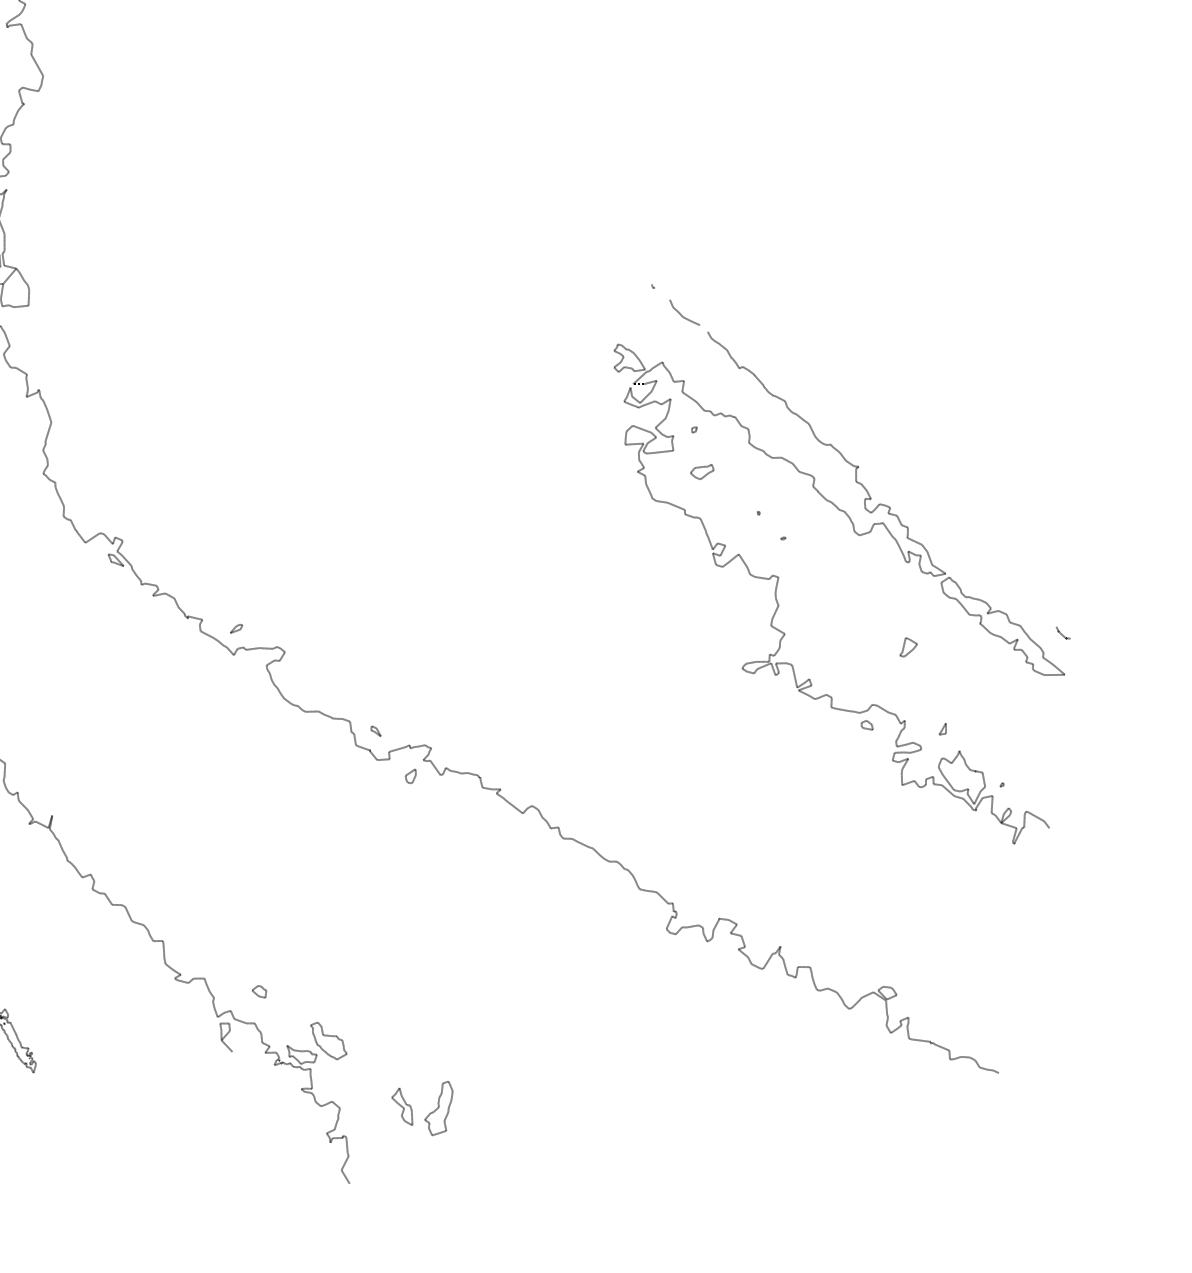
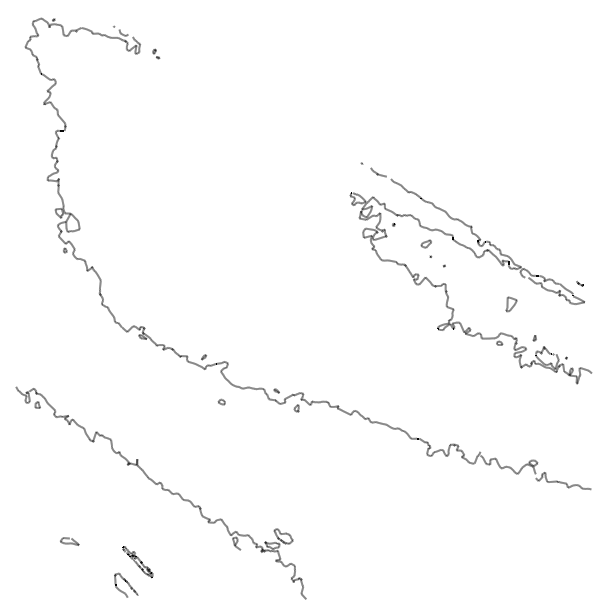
part: (700, 470) -> (425, 243), moved
part: (908, 648) -> (511, 304), size x1.6
part: (259, 990) -> (221, 401), moved
part: (421, 1104) -> (331, 556), removed

